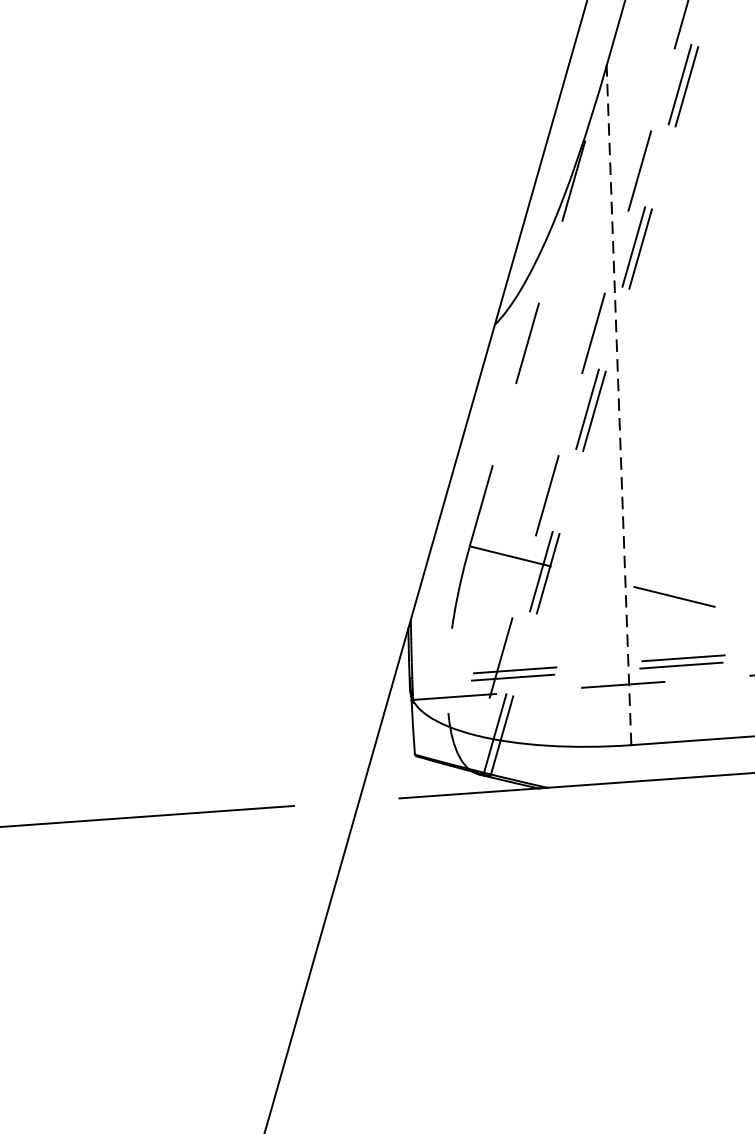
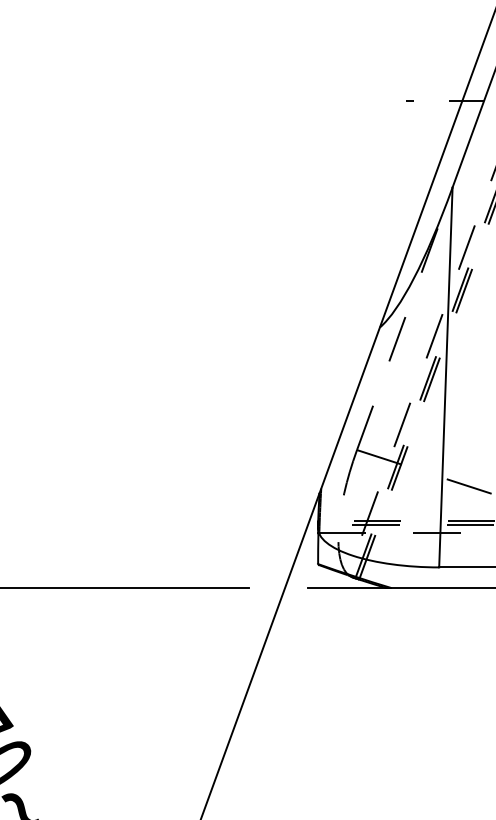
line: (618, 403) -> (445, 376), dashed -> solid

